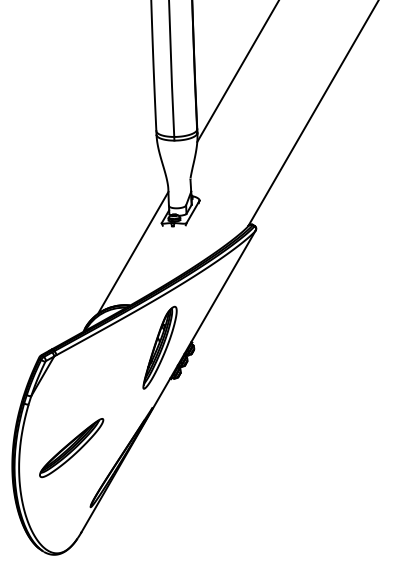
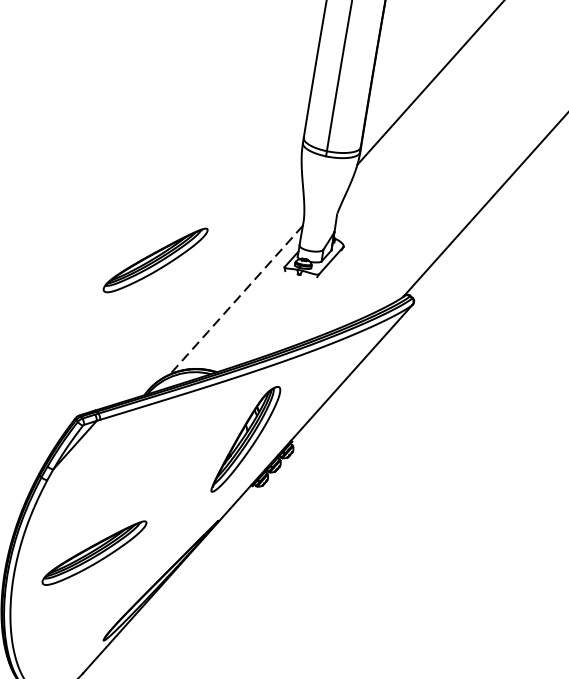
part: (71, 237) -> (155, 260), added
line: (133, 253) -> (236, 301), solid -> dashed

